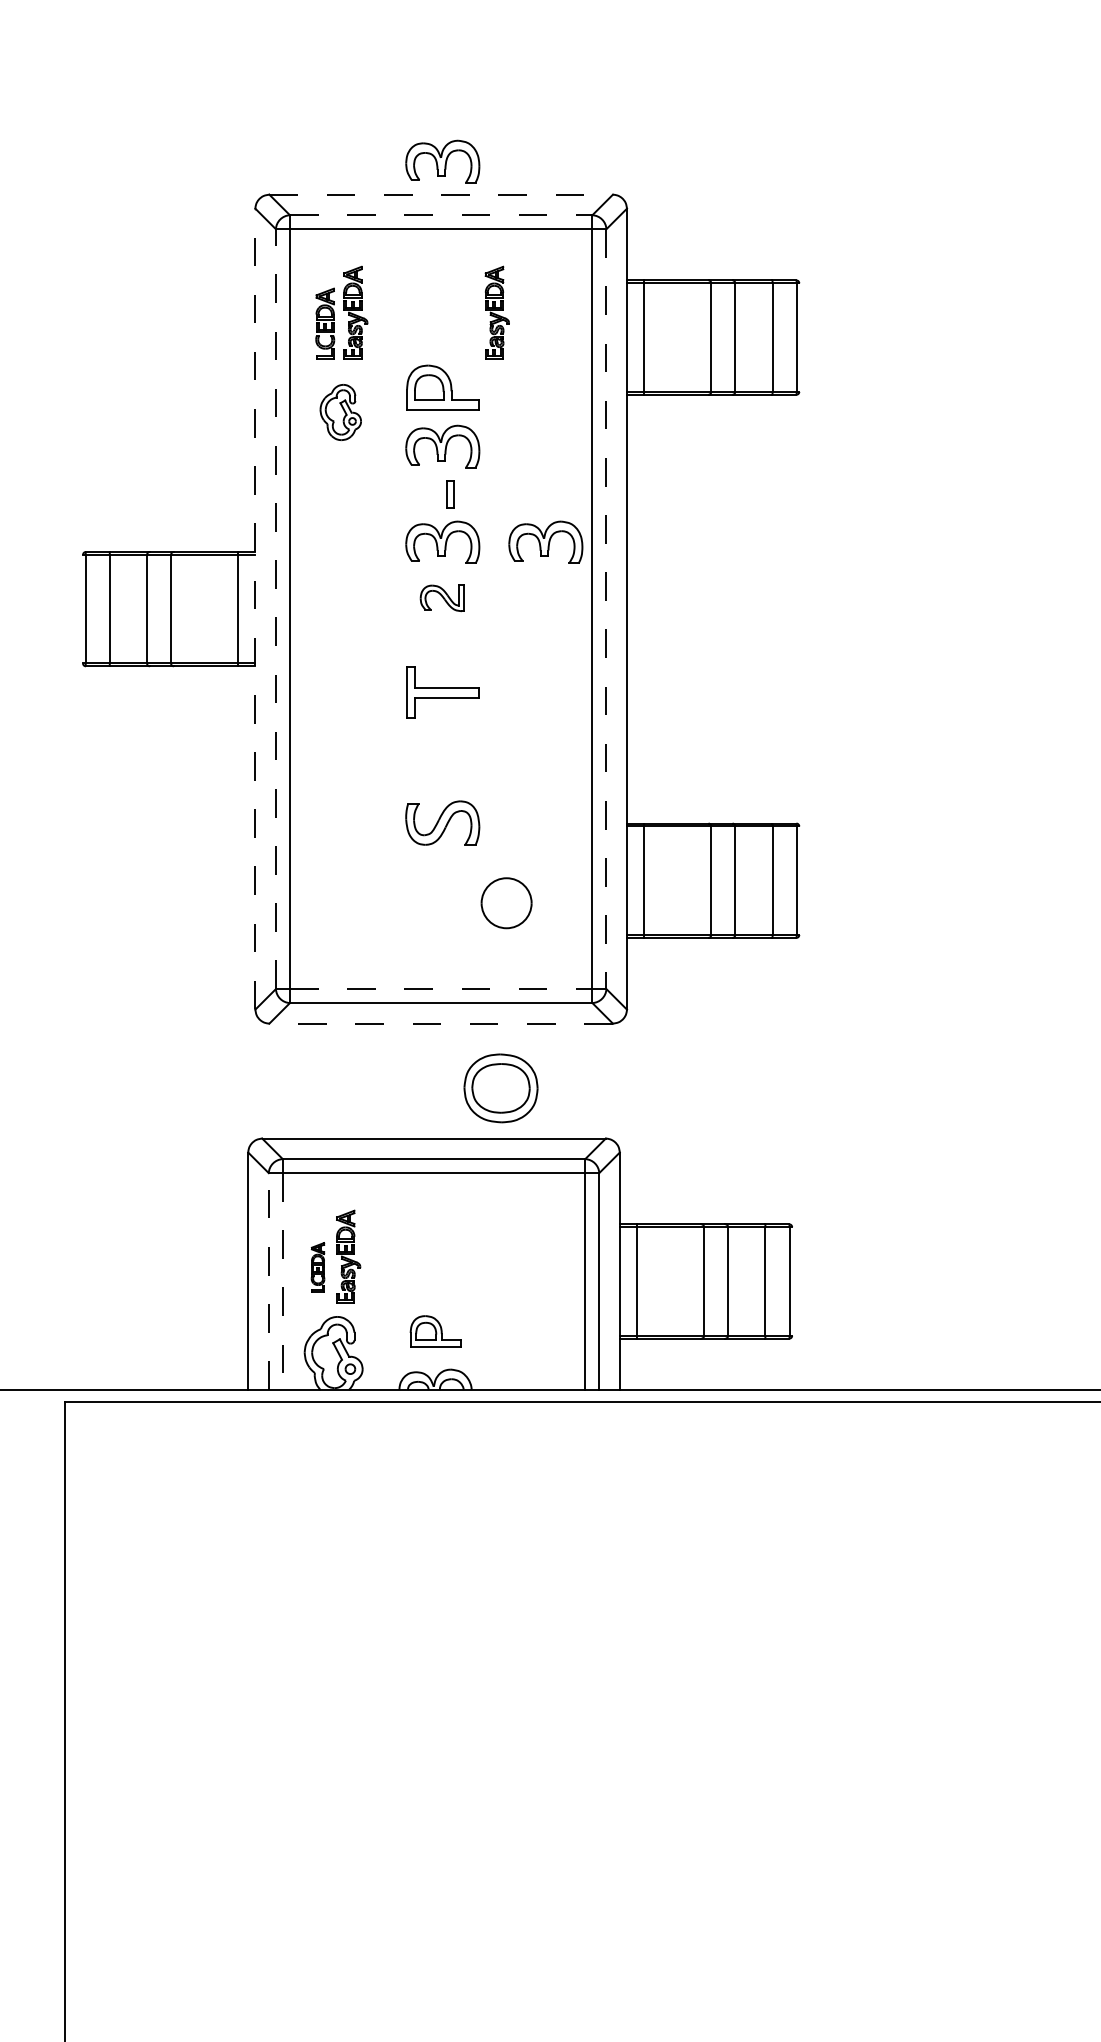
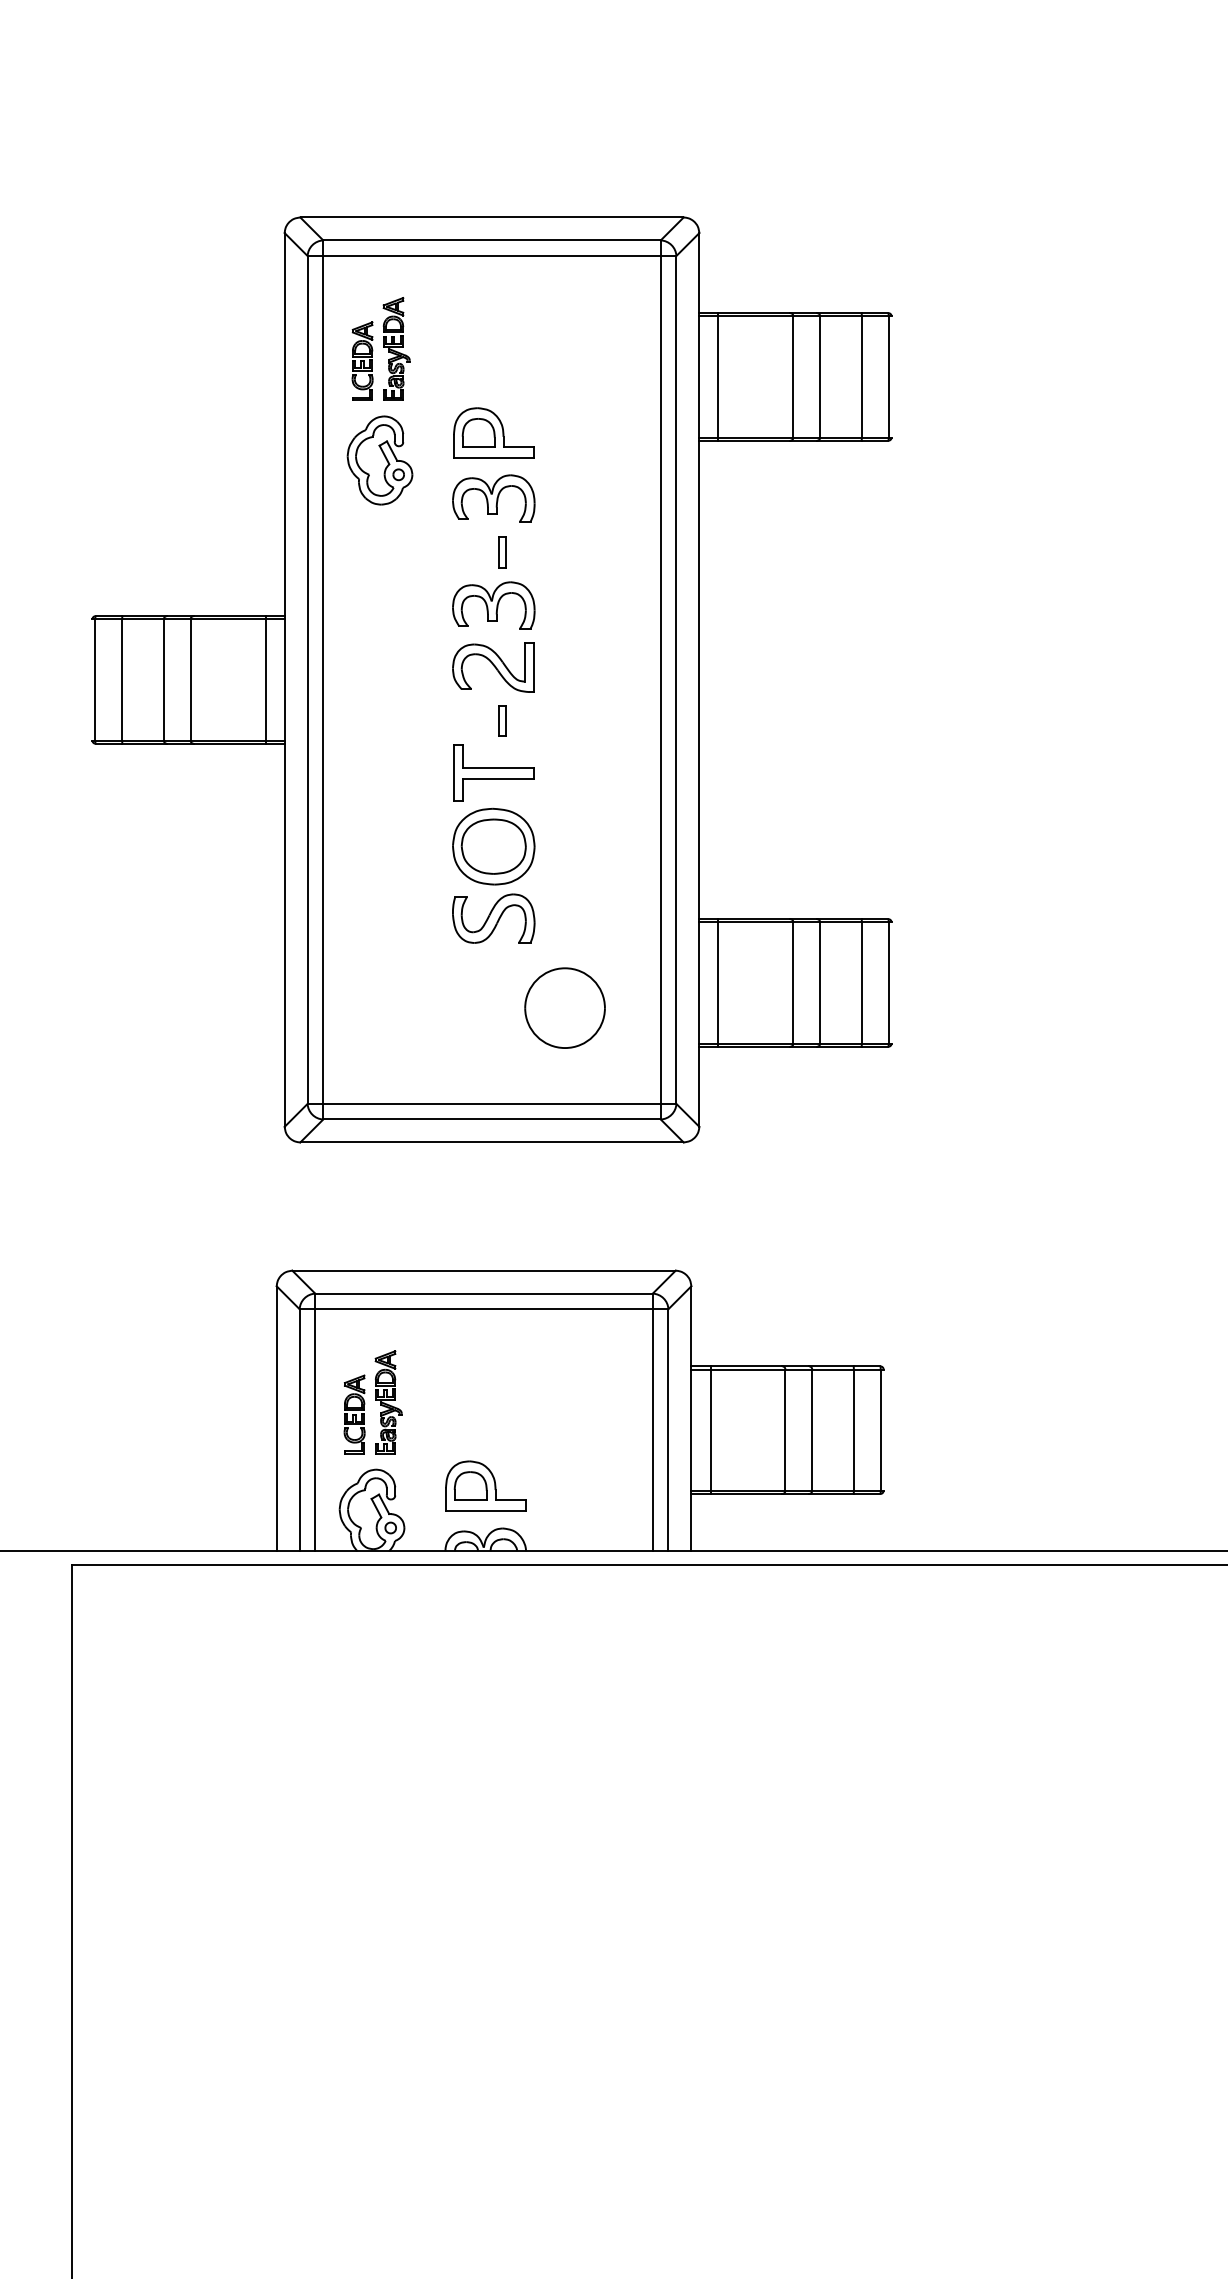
part: (442, 161) -> (493, 180), removed
line: (441, 194) -> (492, 217), dashed -> solid
line: (441, 215) -> (492, 240), dashed -> solid
part: (497, 312) -> (554, 348), removed
part: (340, 412) -> (379, 460), size x1.43
part: (545, 542) -> (608, 605), removed
part: (442, 597) -> (493, 667), size x1.67
line: (255, 608) -> (284, 679), dashed -> solid
line: (275, 608) -> (307, 679), dashed -> solid
line: (606, 608) -> (676, 679), dashed -> solid
part: (450, 645) -> (502, 720), added
part: (506, 902) -> (564, 1007), size x1.43
line: (441, 988) -> (492, 1103), dashed -> solid
line: (440, 1023) -> (491, 1142), dashed -> solid
part: (500, 1088) -> (493, 846), moved
part: (317, 1267) -> (354, 1414), size x1.43
line: (268, 1281) -> (299, 1430), dashed -> solid
line: (282, 1281) -> (315, 1430), dashed -> solid
part: (435, 1331) -> (485, 1485), size x1.43

